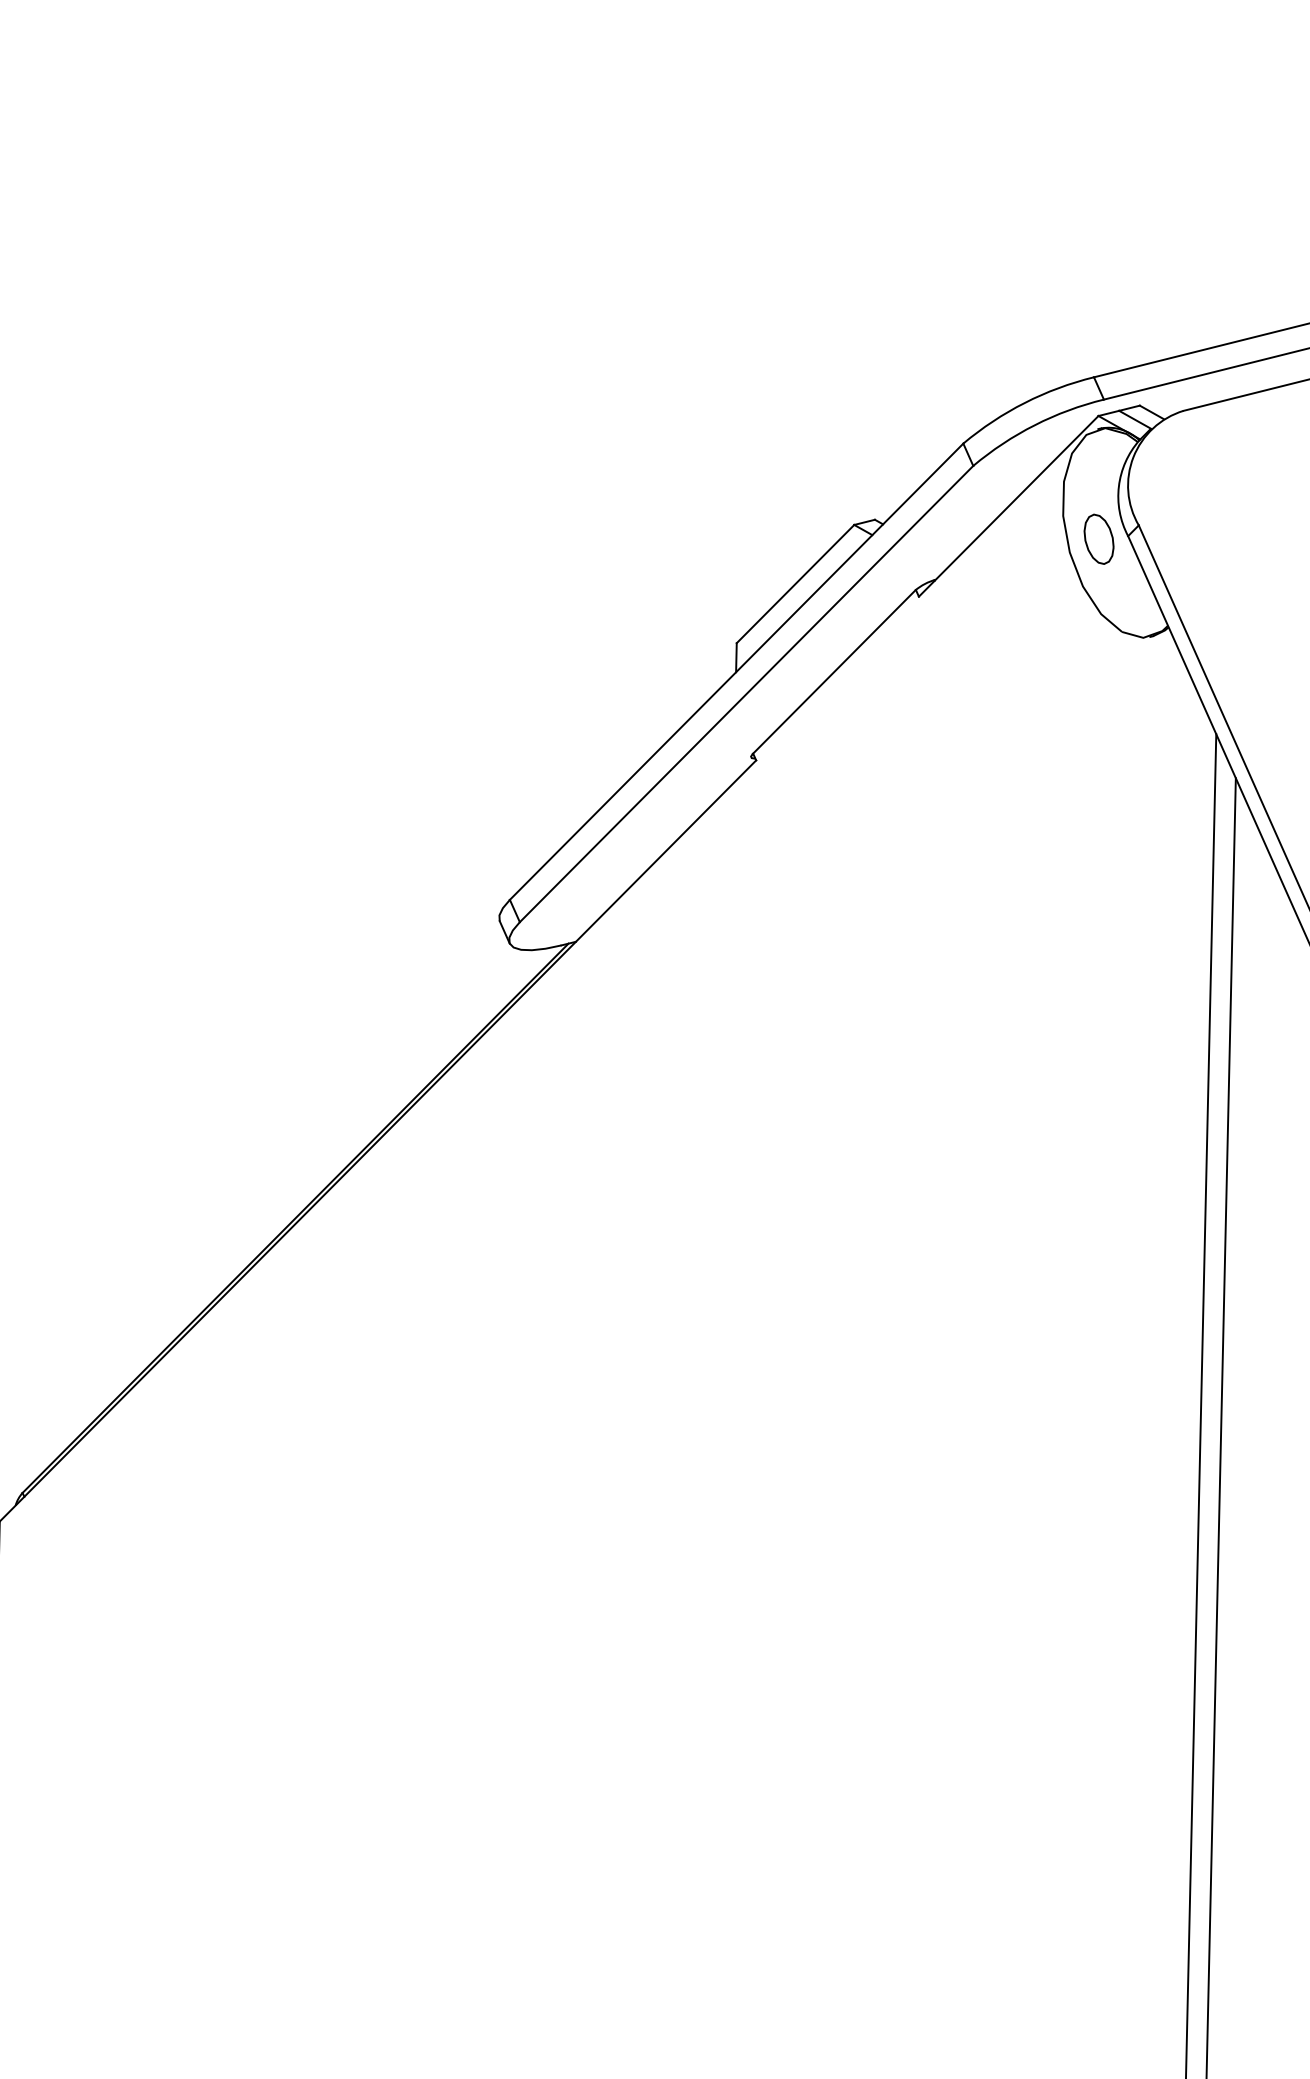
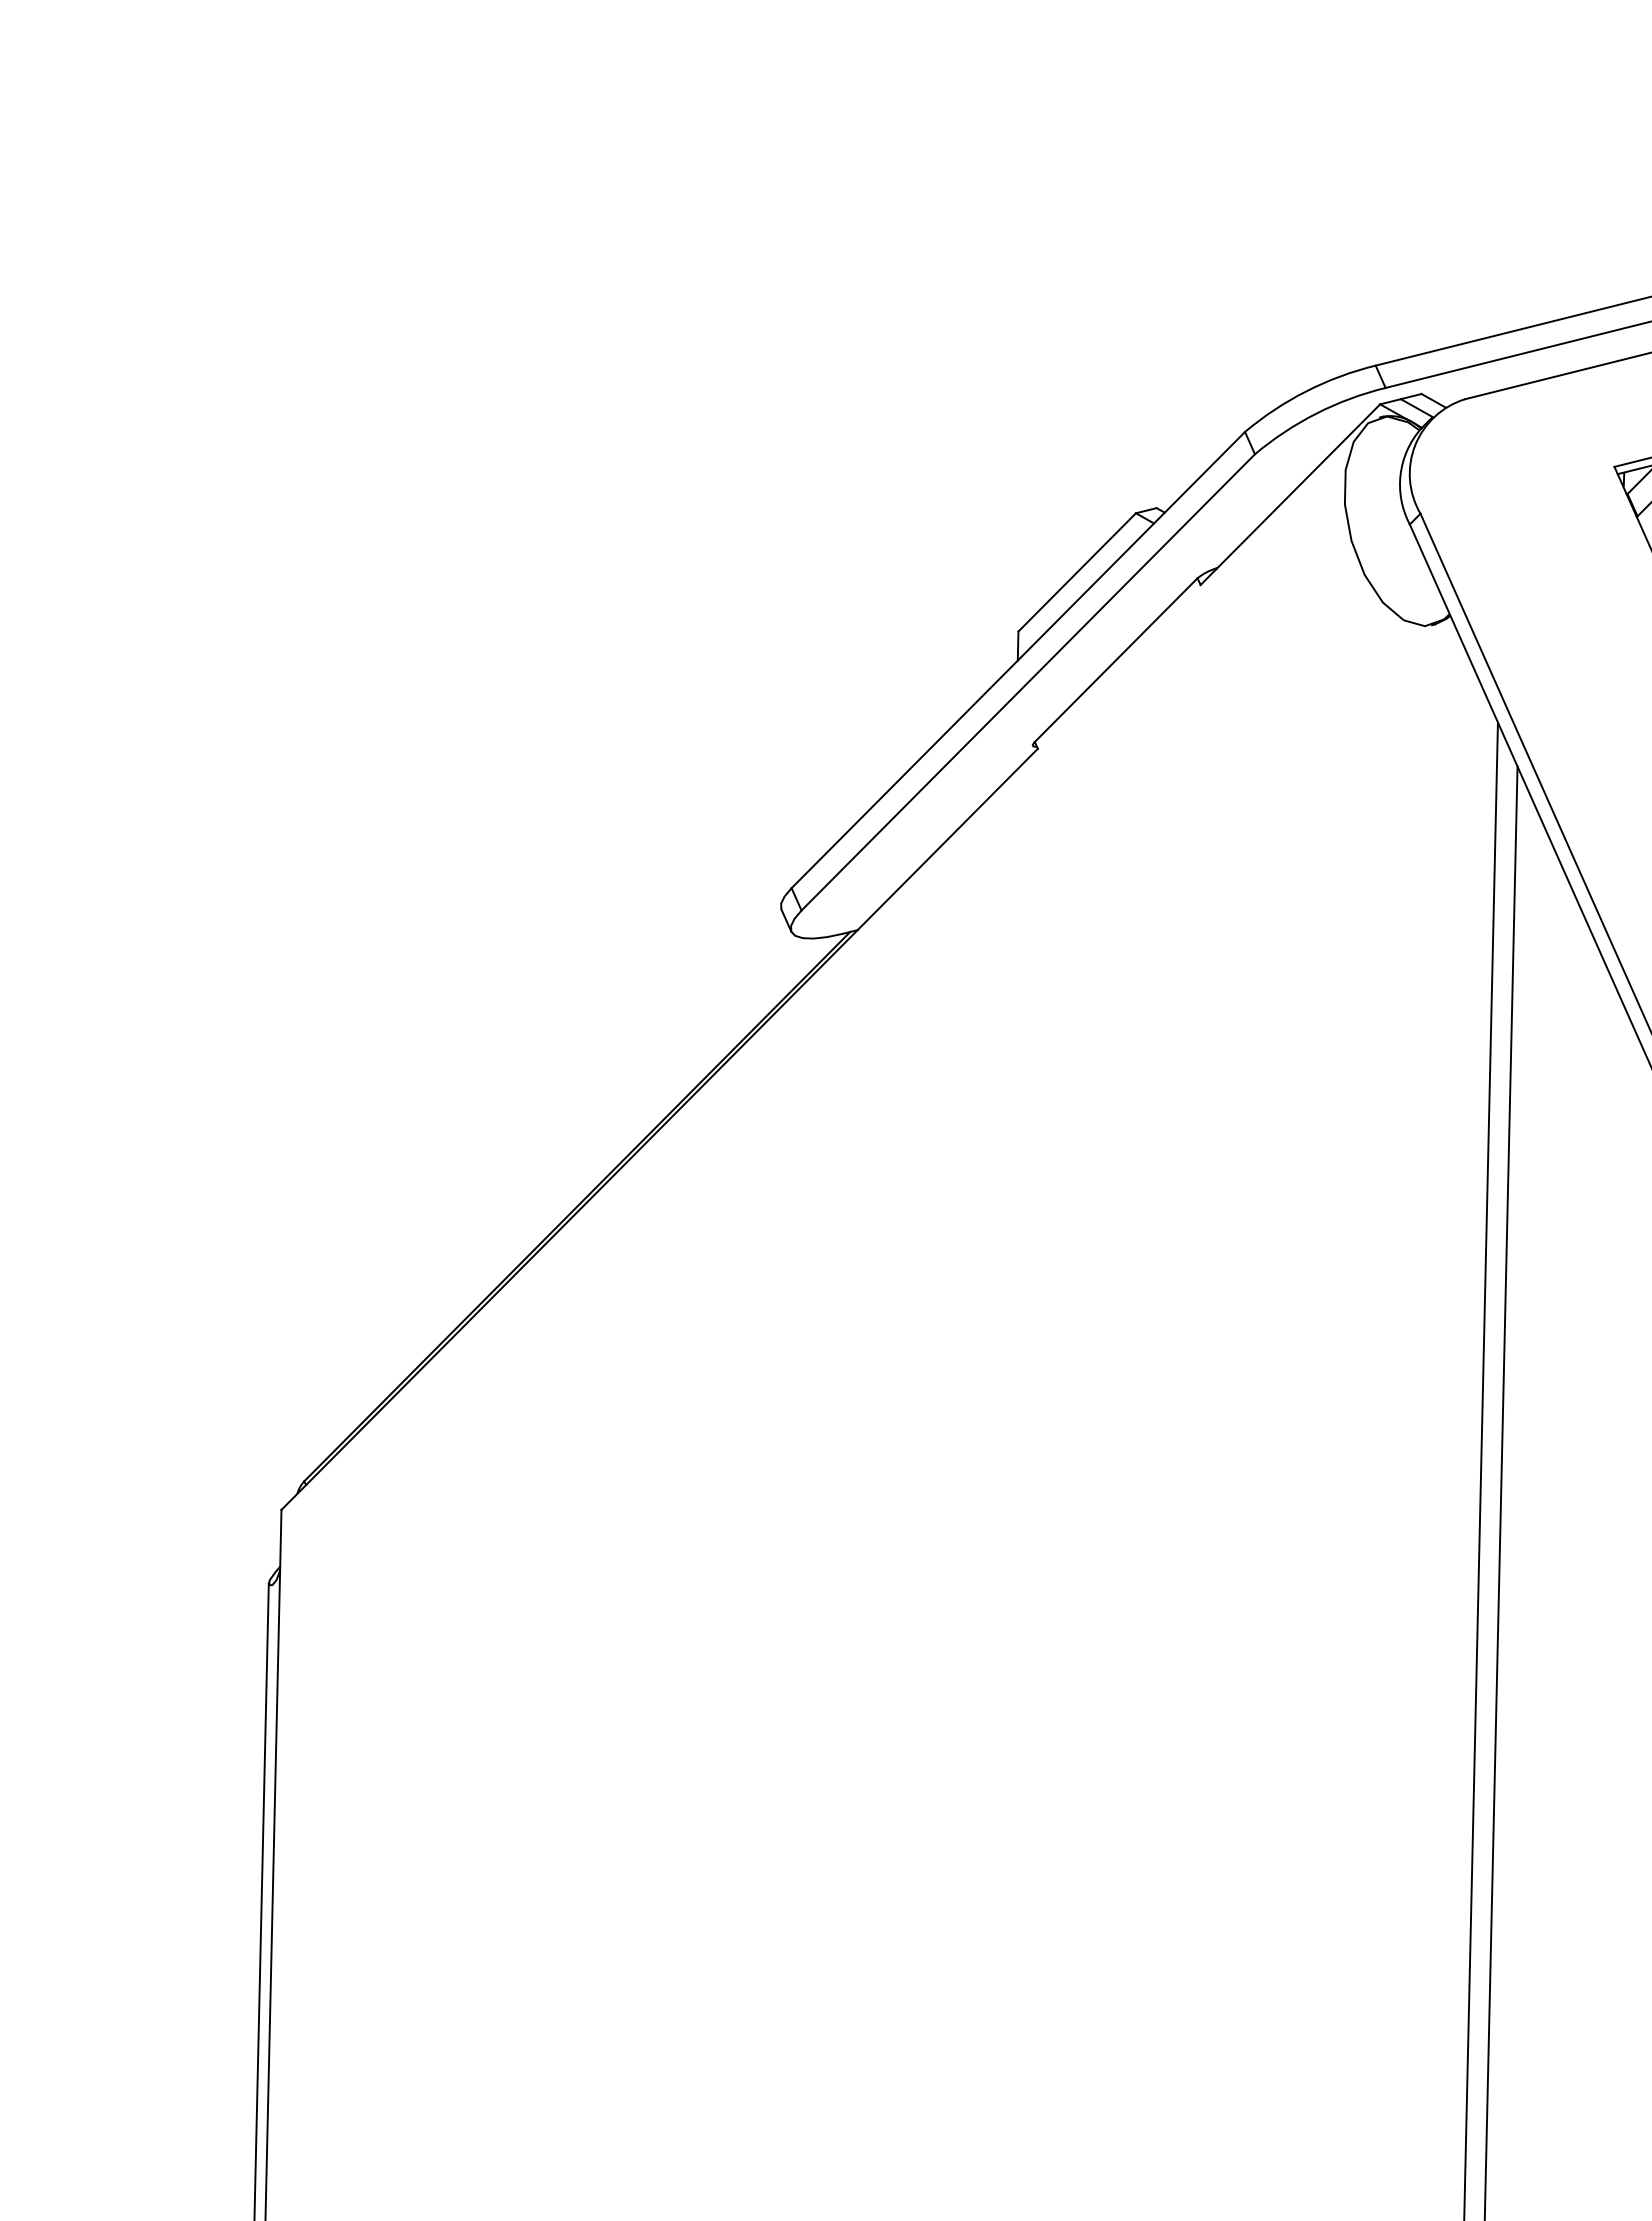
part: (1098, 539) -> (1380, 527), removed

